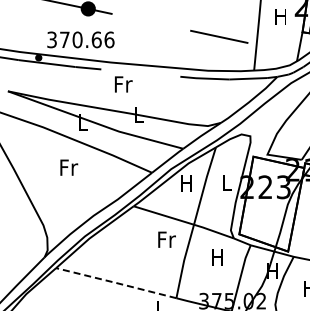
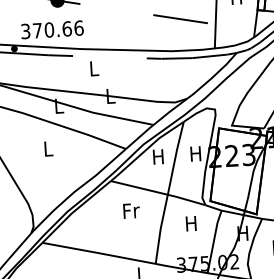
text: (123, 84) -> (94, 68), Fr -> L
text: (69, 167) -> (49, 148), Fr -> L
text: (226, 182) -> (195, 153), L -> H
text: (166, 239) -> (131, 210), moved
line: (115, 282) -> (98, 252), dashed -> solid

